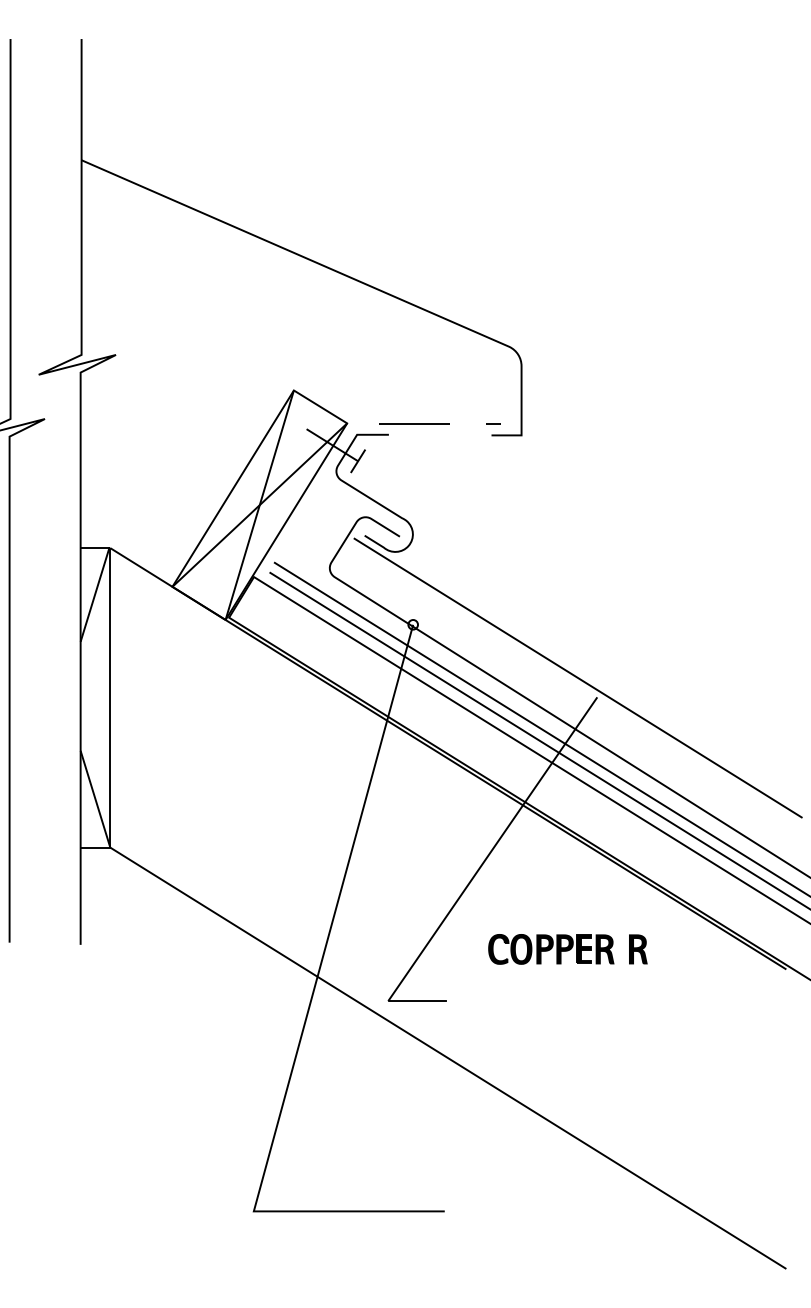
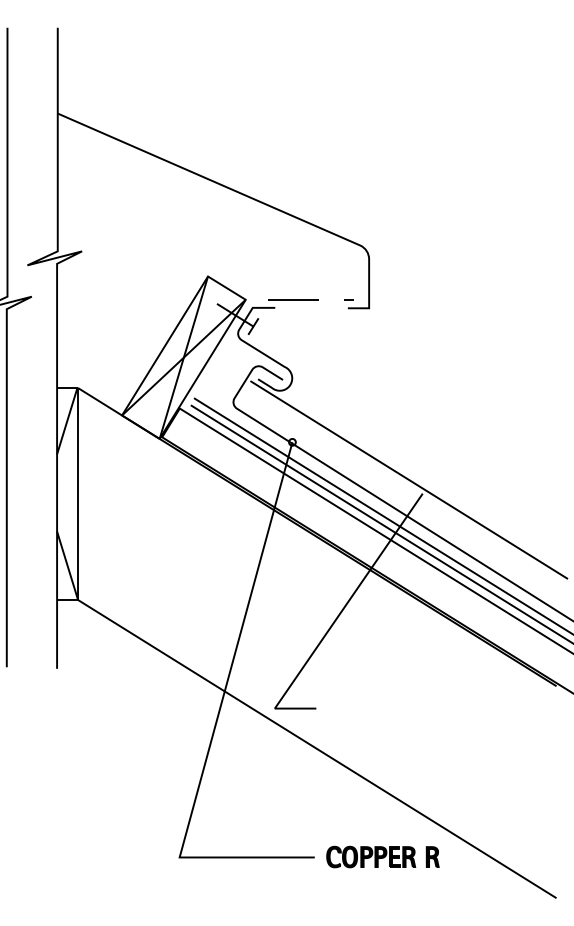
part: (567, 948) -> (382, 856), moved

